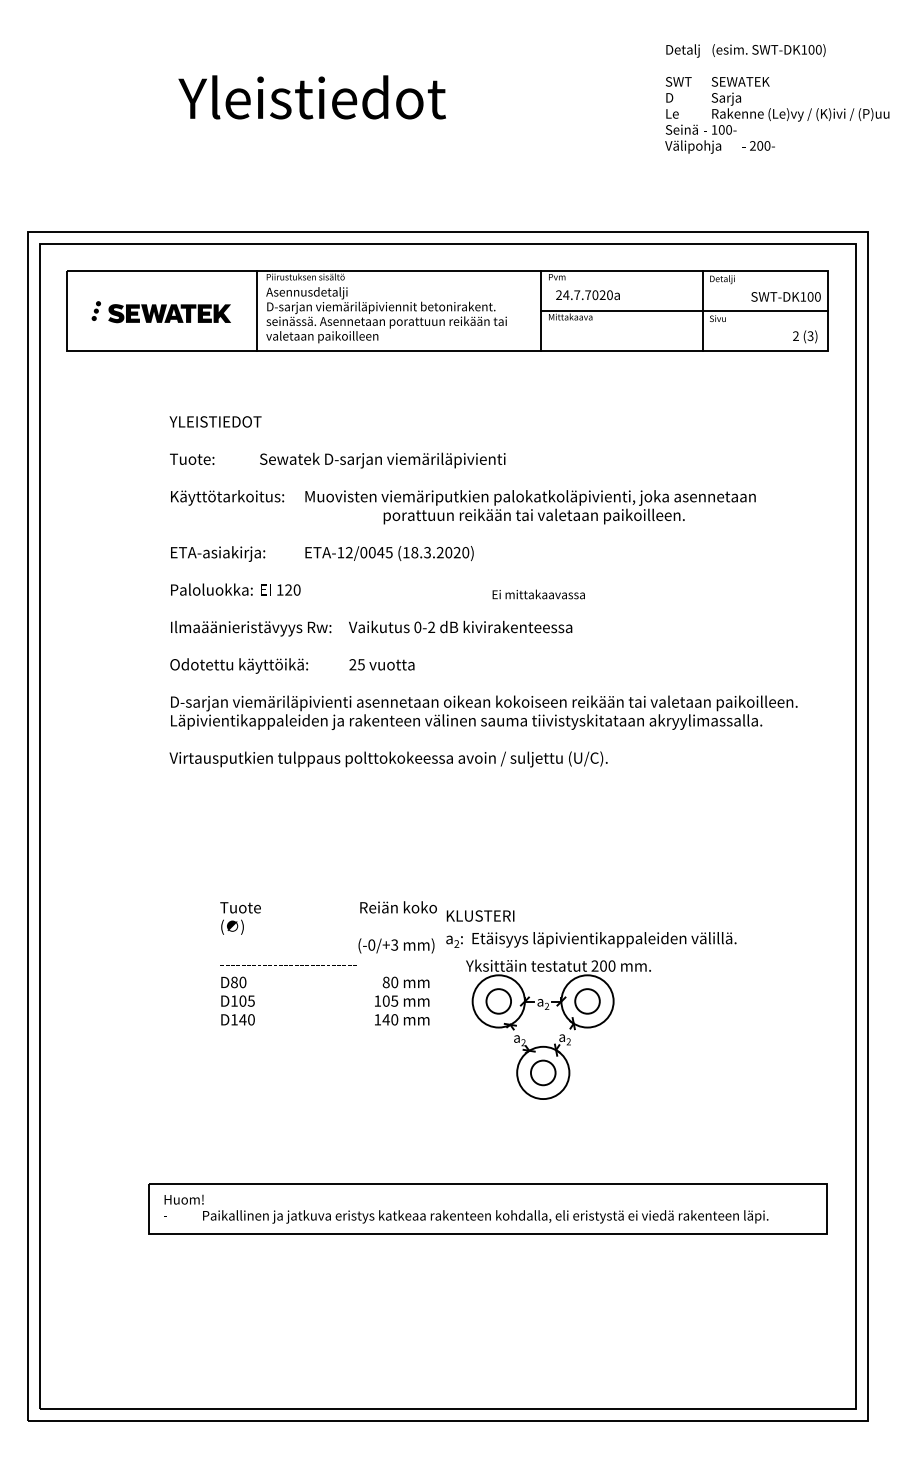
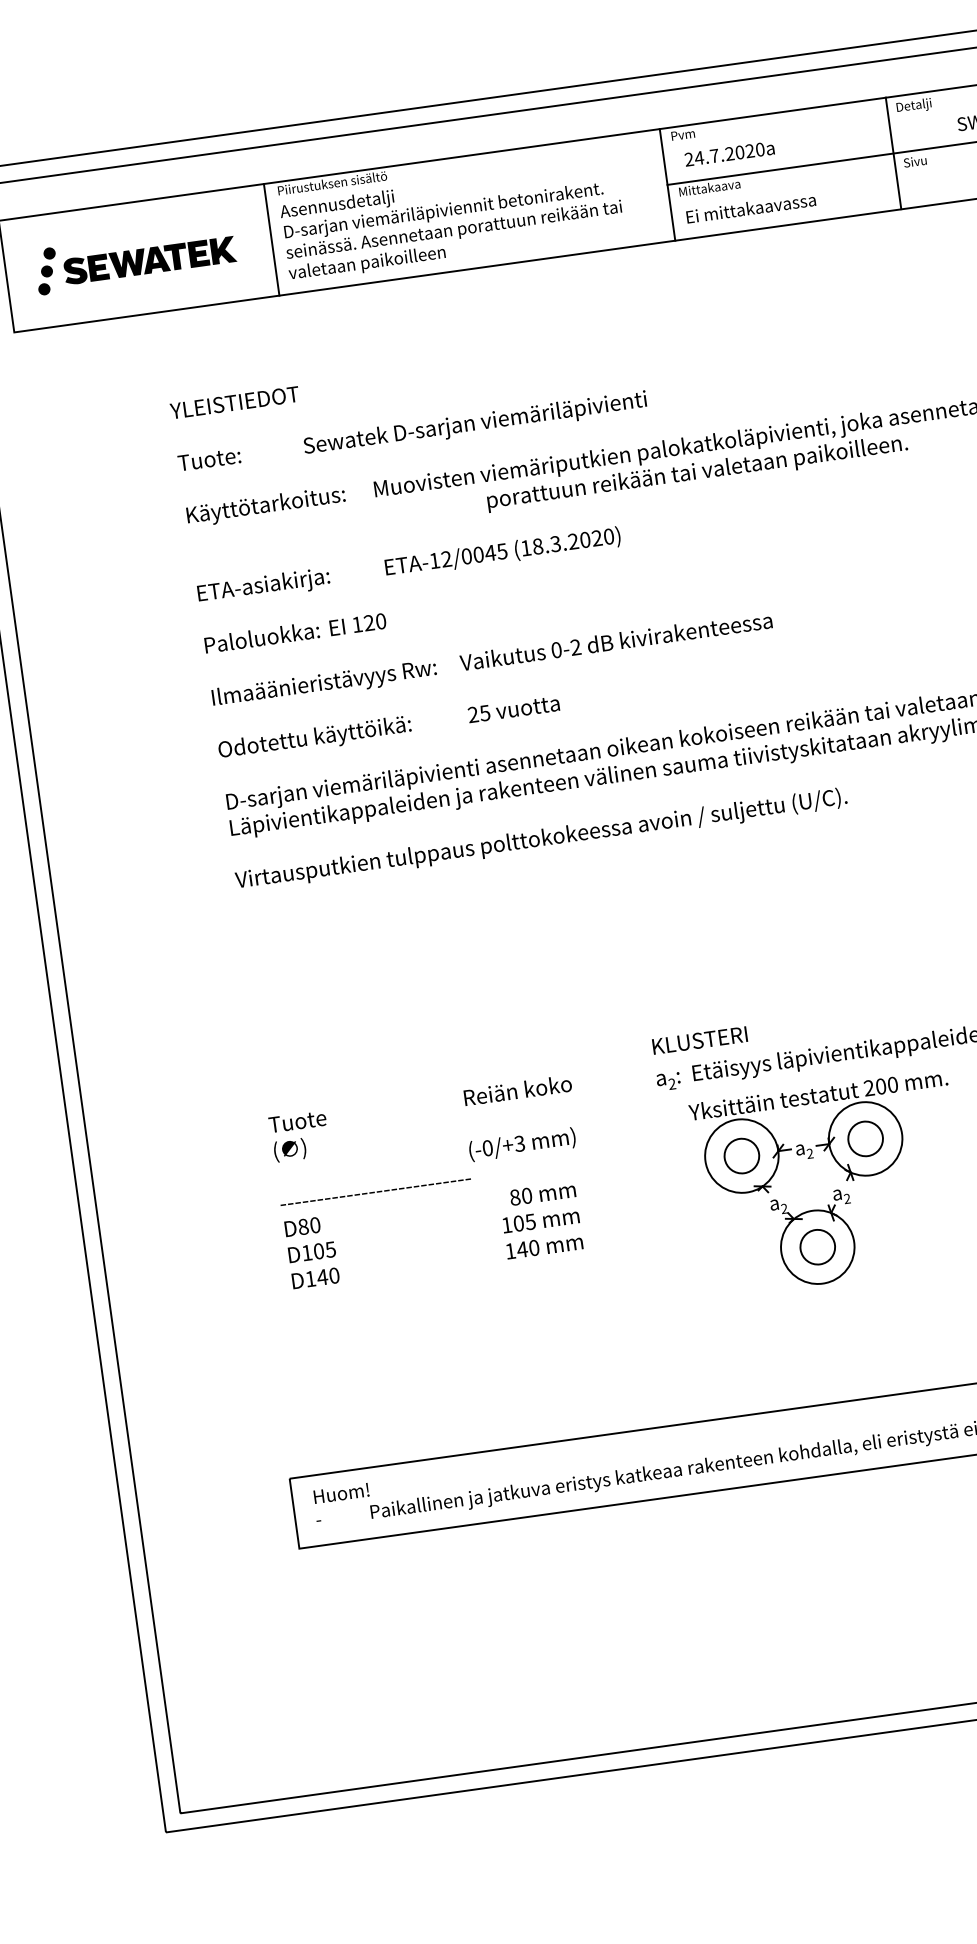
text: (588, 294) -> (730, 152), 24.7.7020a -> 24.7.2020a
part: (96, 310) -> (47, 270), size x1.67
text: (538, 594) -> (750, 208), moved
text: (328, 963) -> (430, 1182), moved

